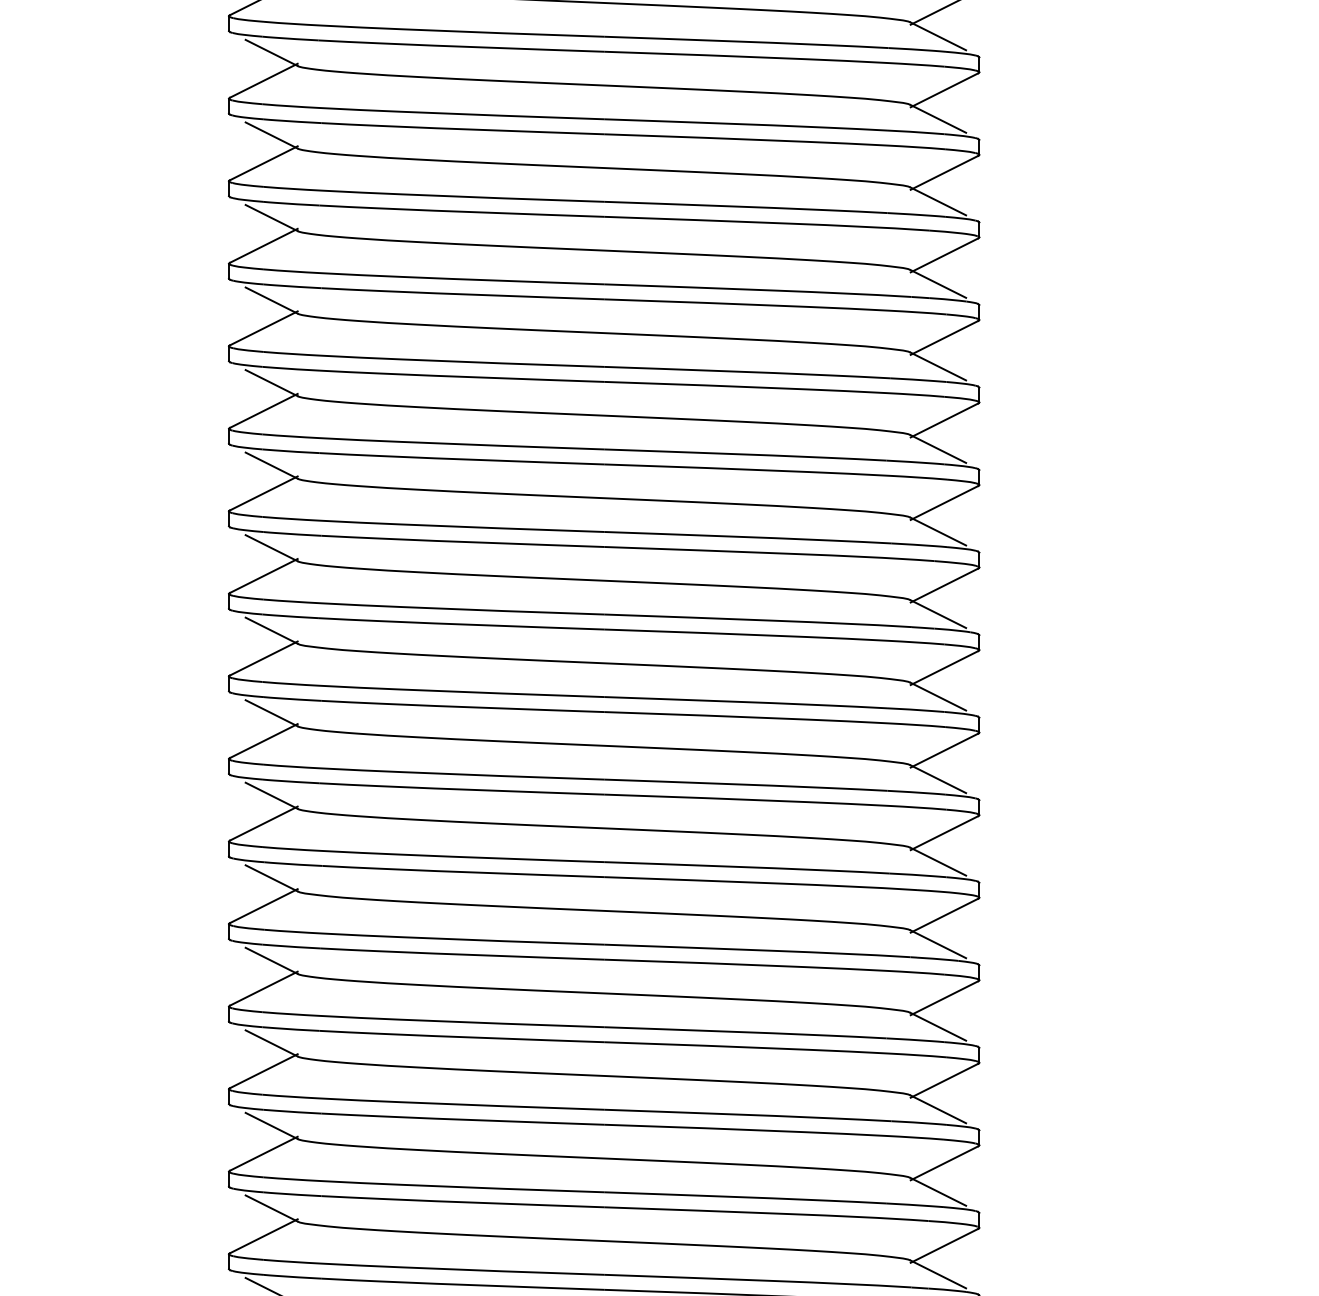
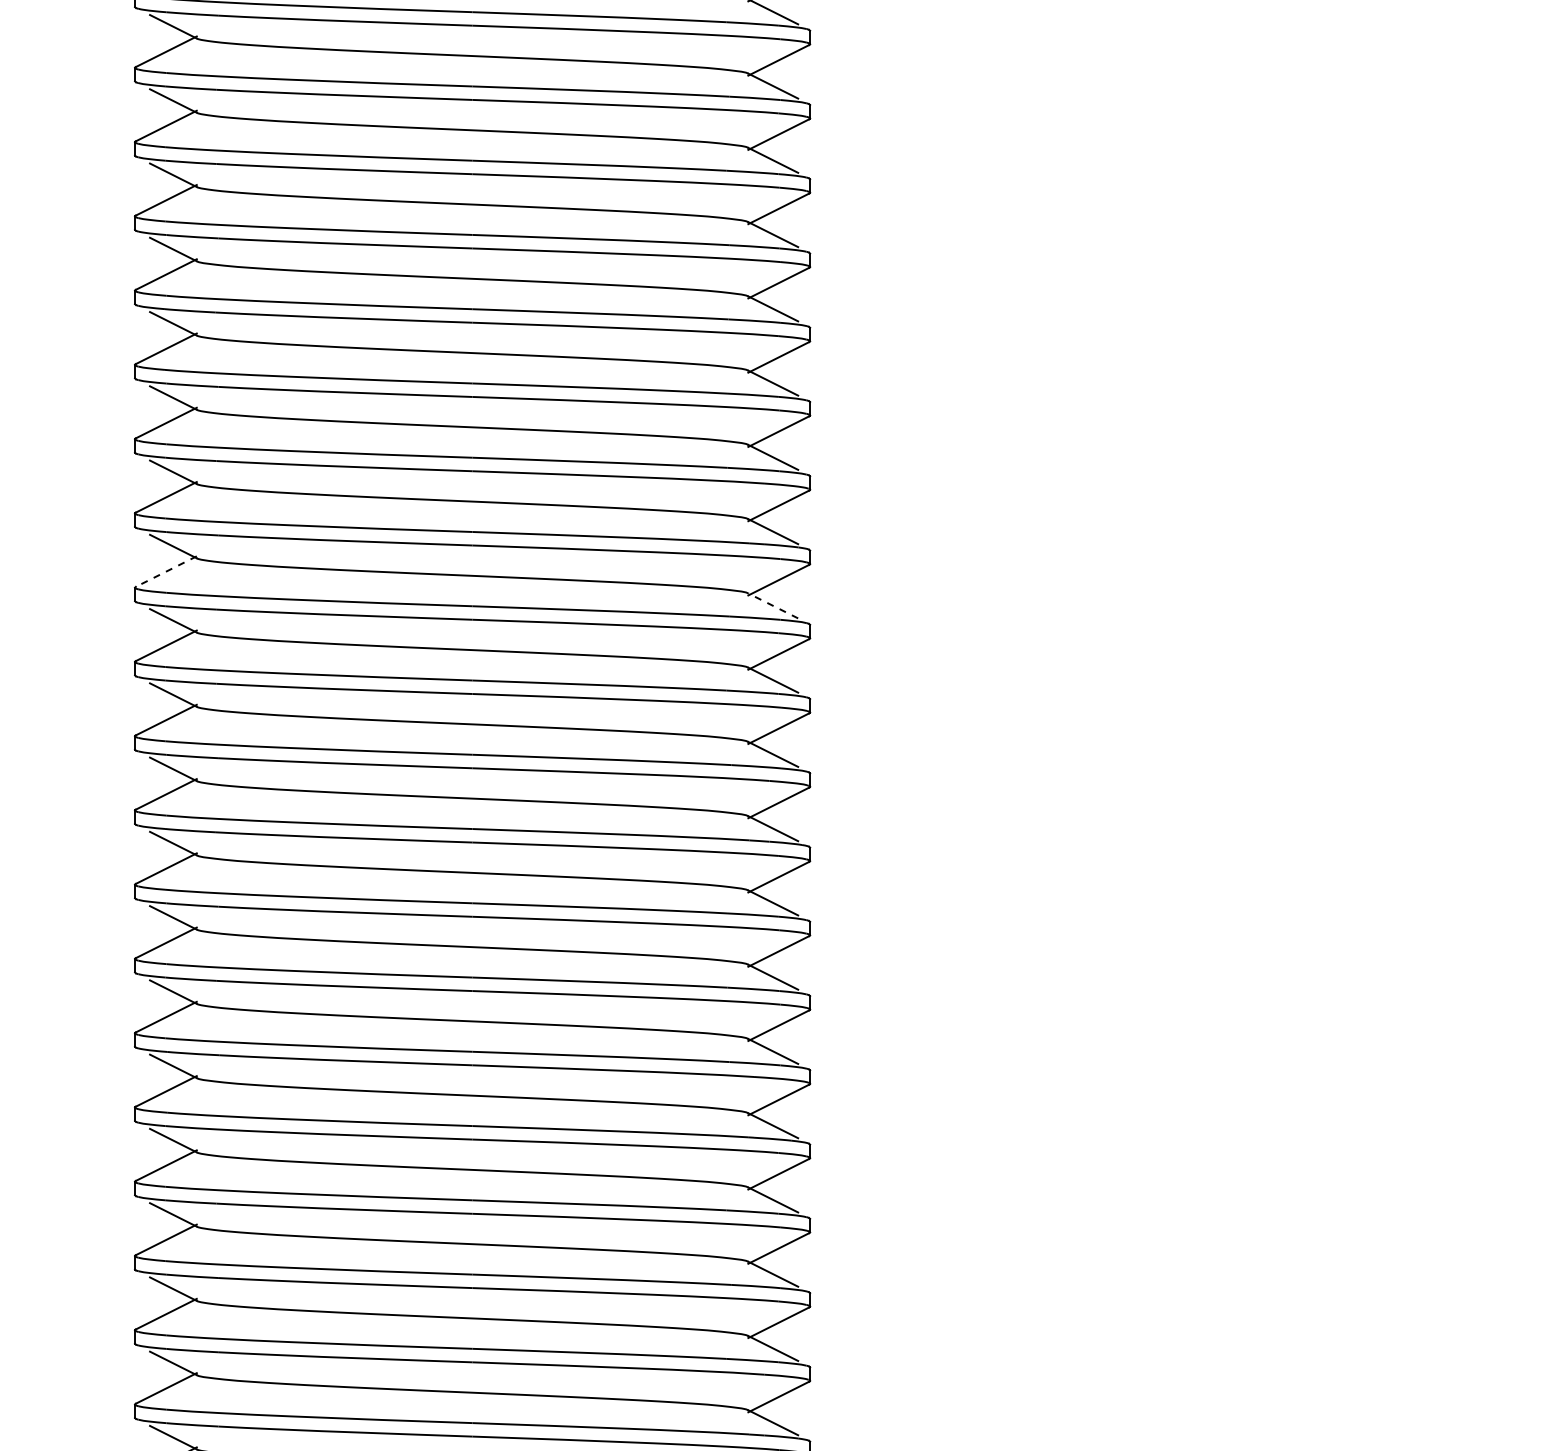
line: (262, 328) -> (165, 571), solid -> dashed
line: (938, 366) -> (773, 605), solid -> dashed

